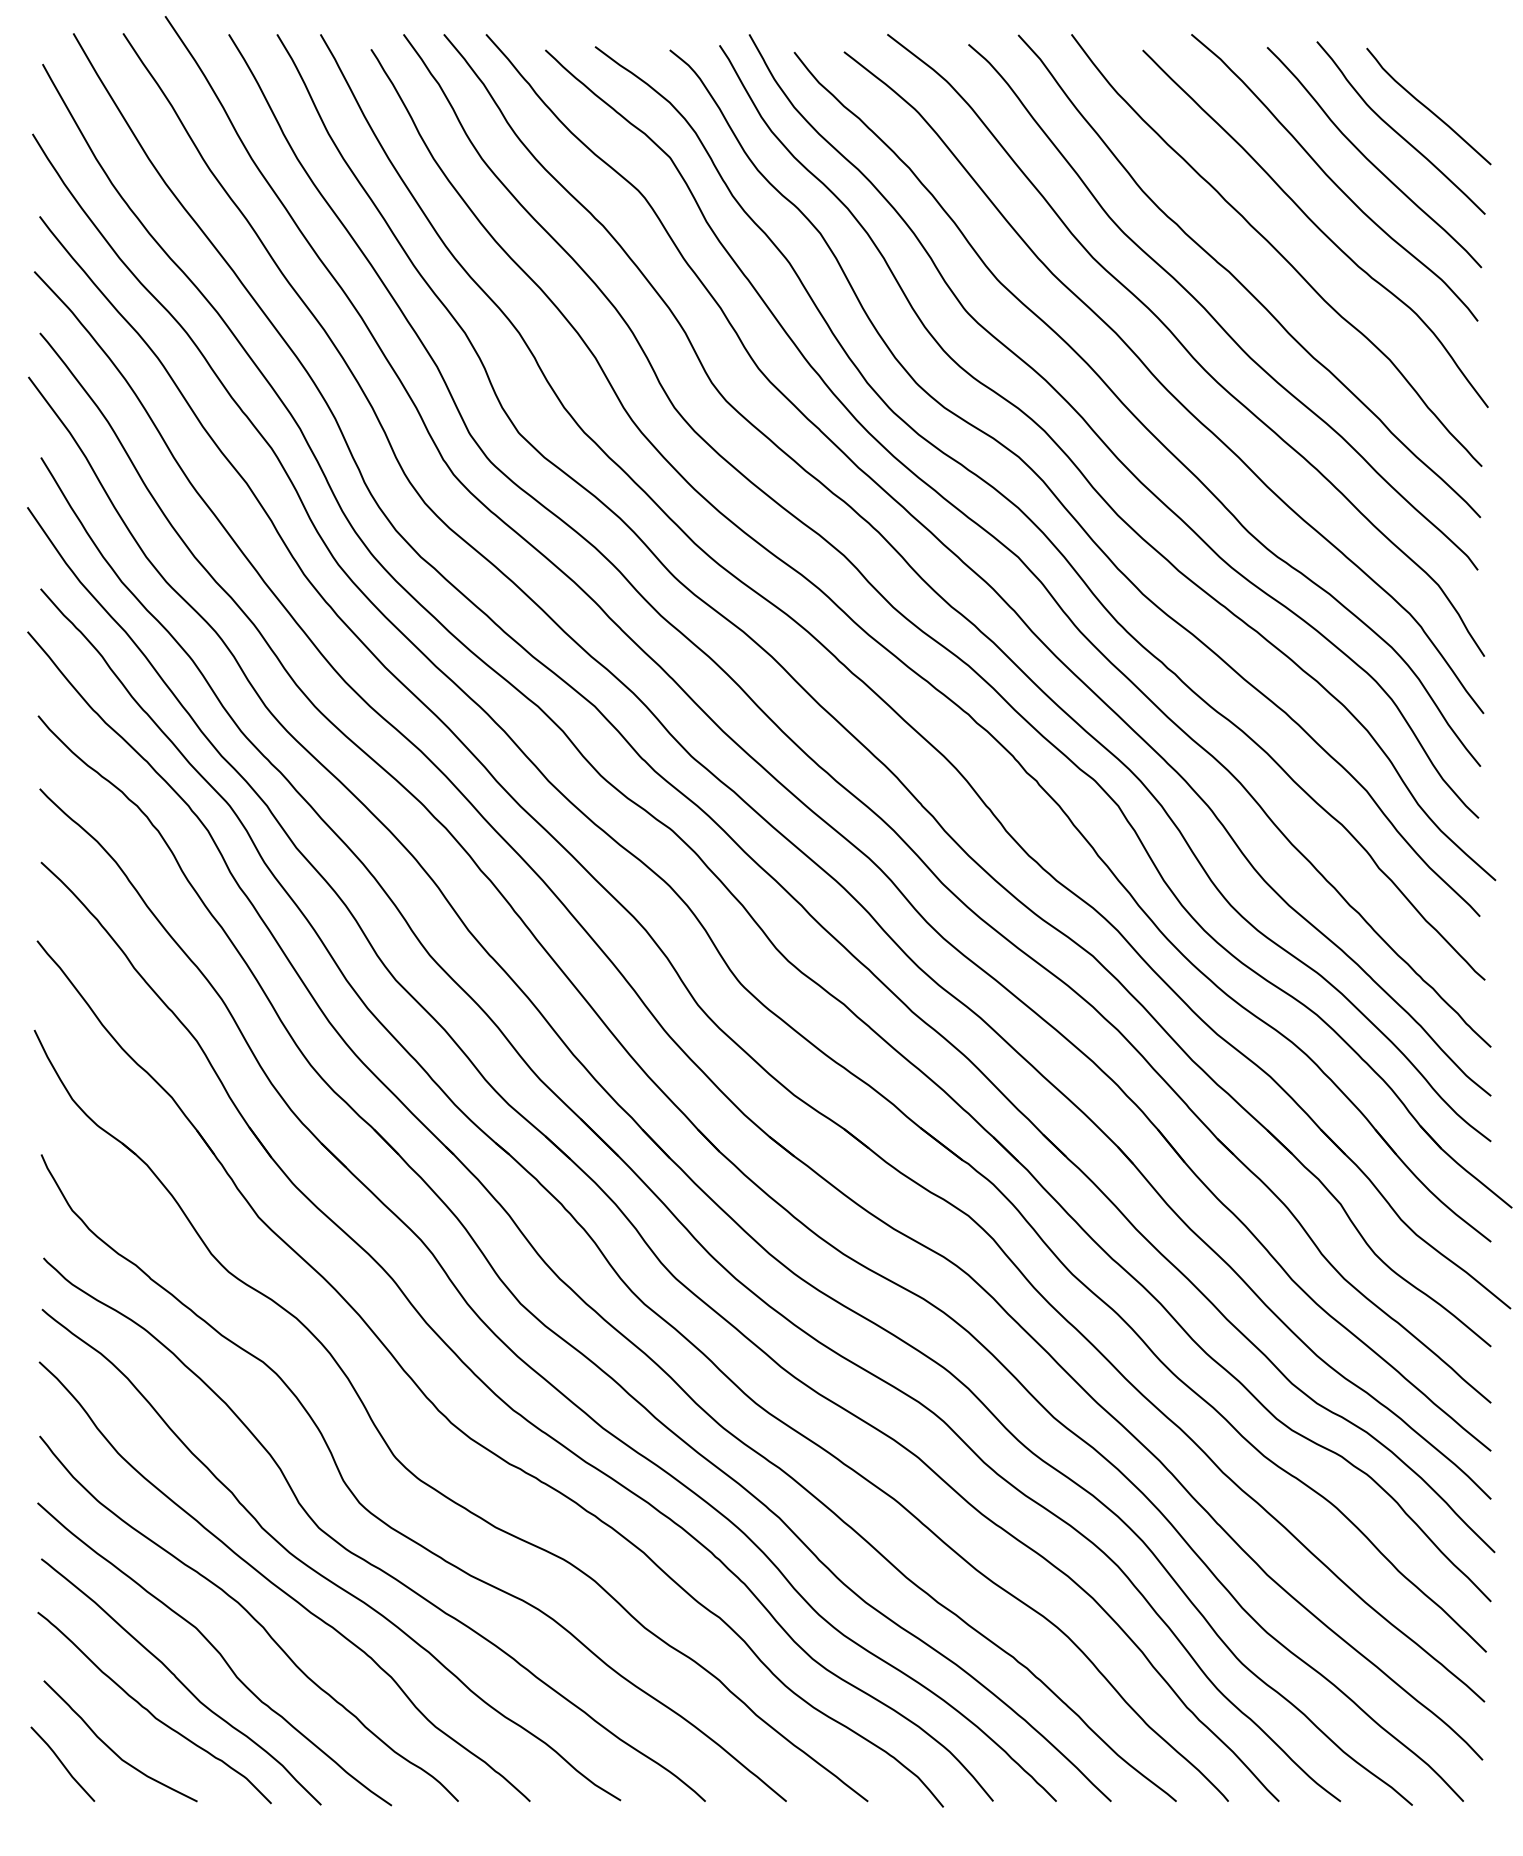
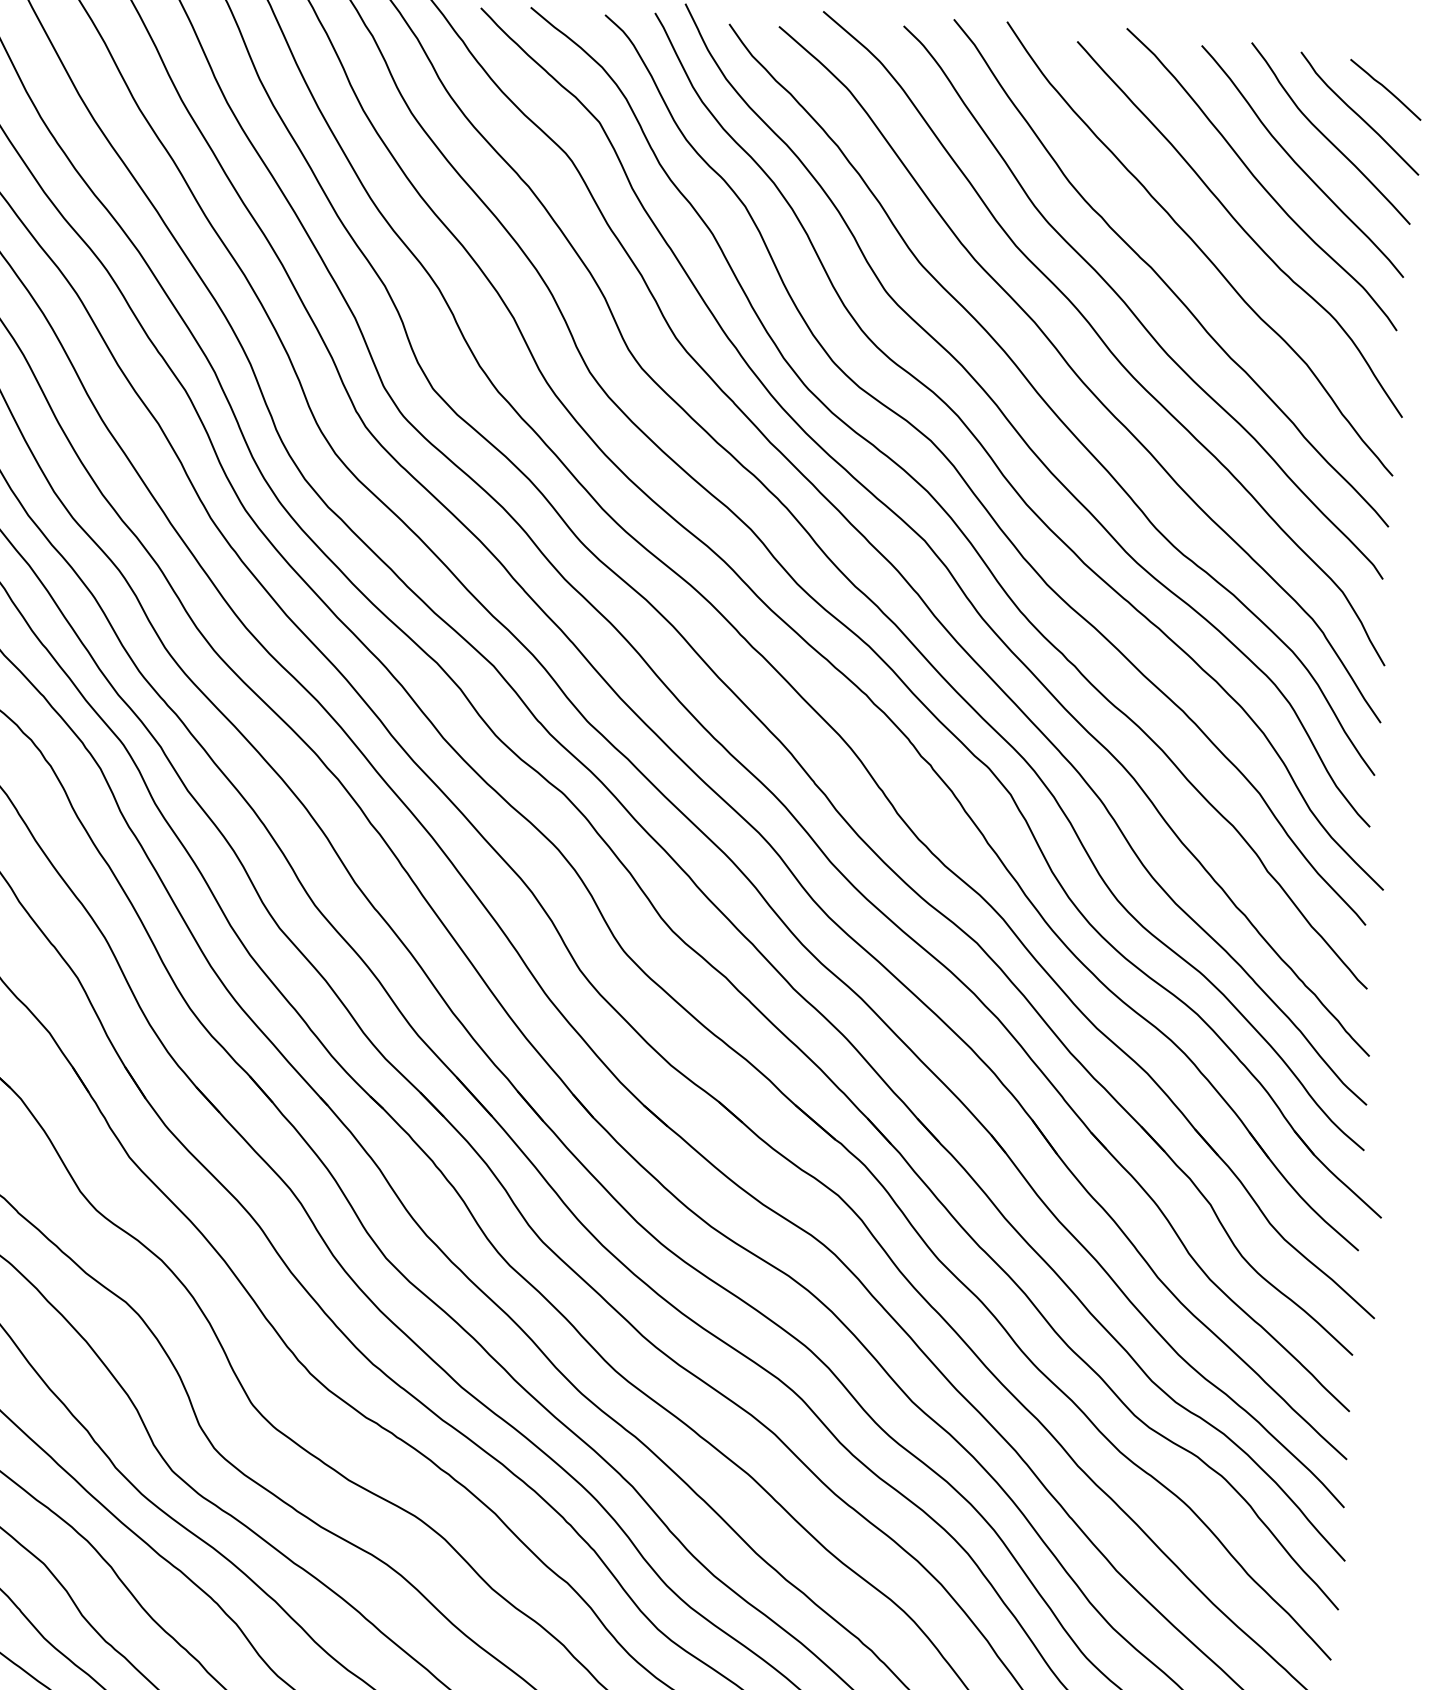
curve: (1453, 81) -> (1385, 90), added

